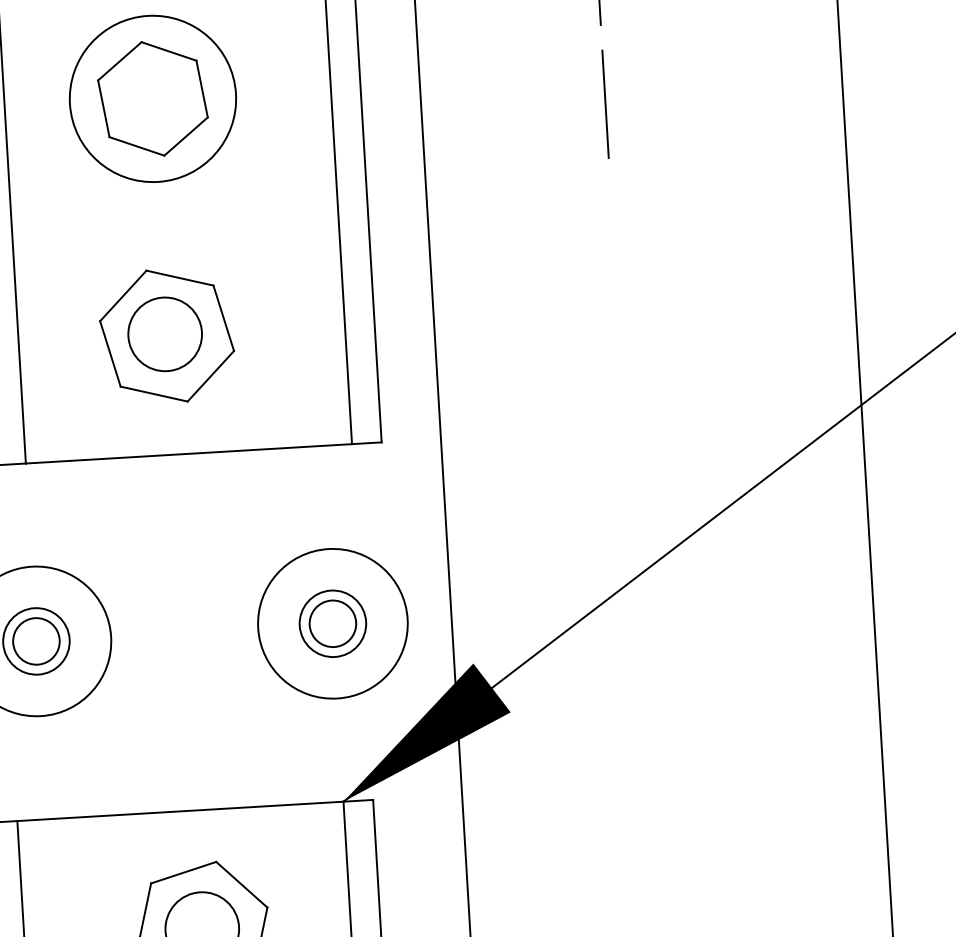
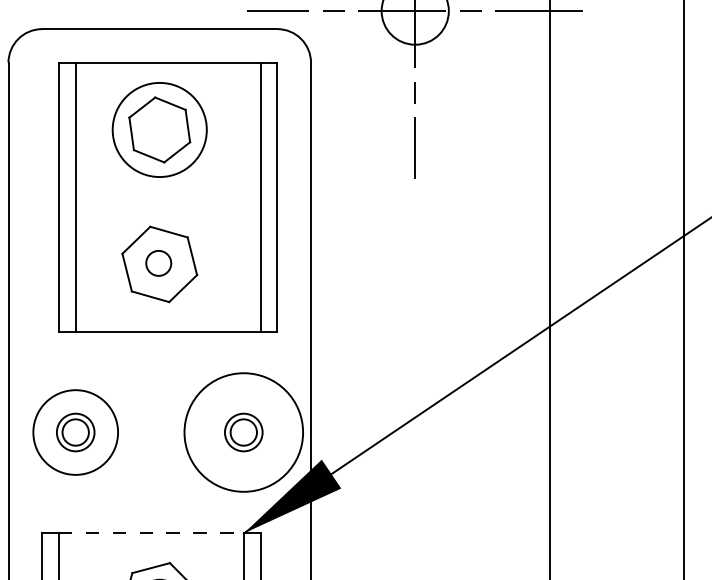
circle: (164, 334) -> (158, 263), size x0.6
circle: (332, 623) -> (243, 432), size x1.4
line: (180, 811) -> (151, 533), solid -> dashed

